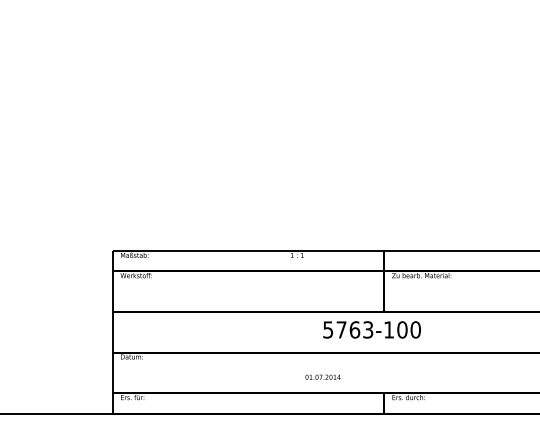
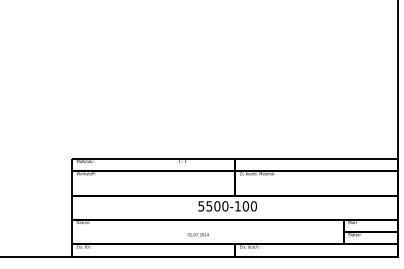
text: (355, 330) -> (217, 206), 5763-100 -> 5500-100

